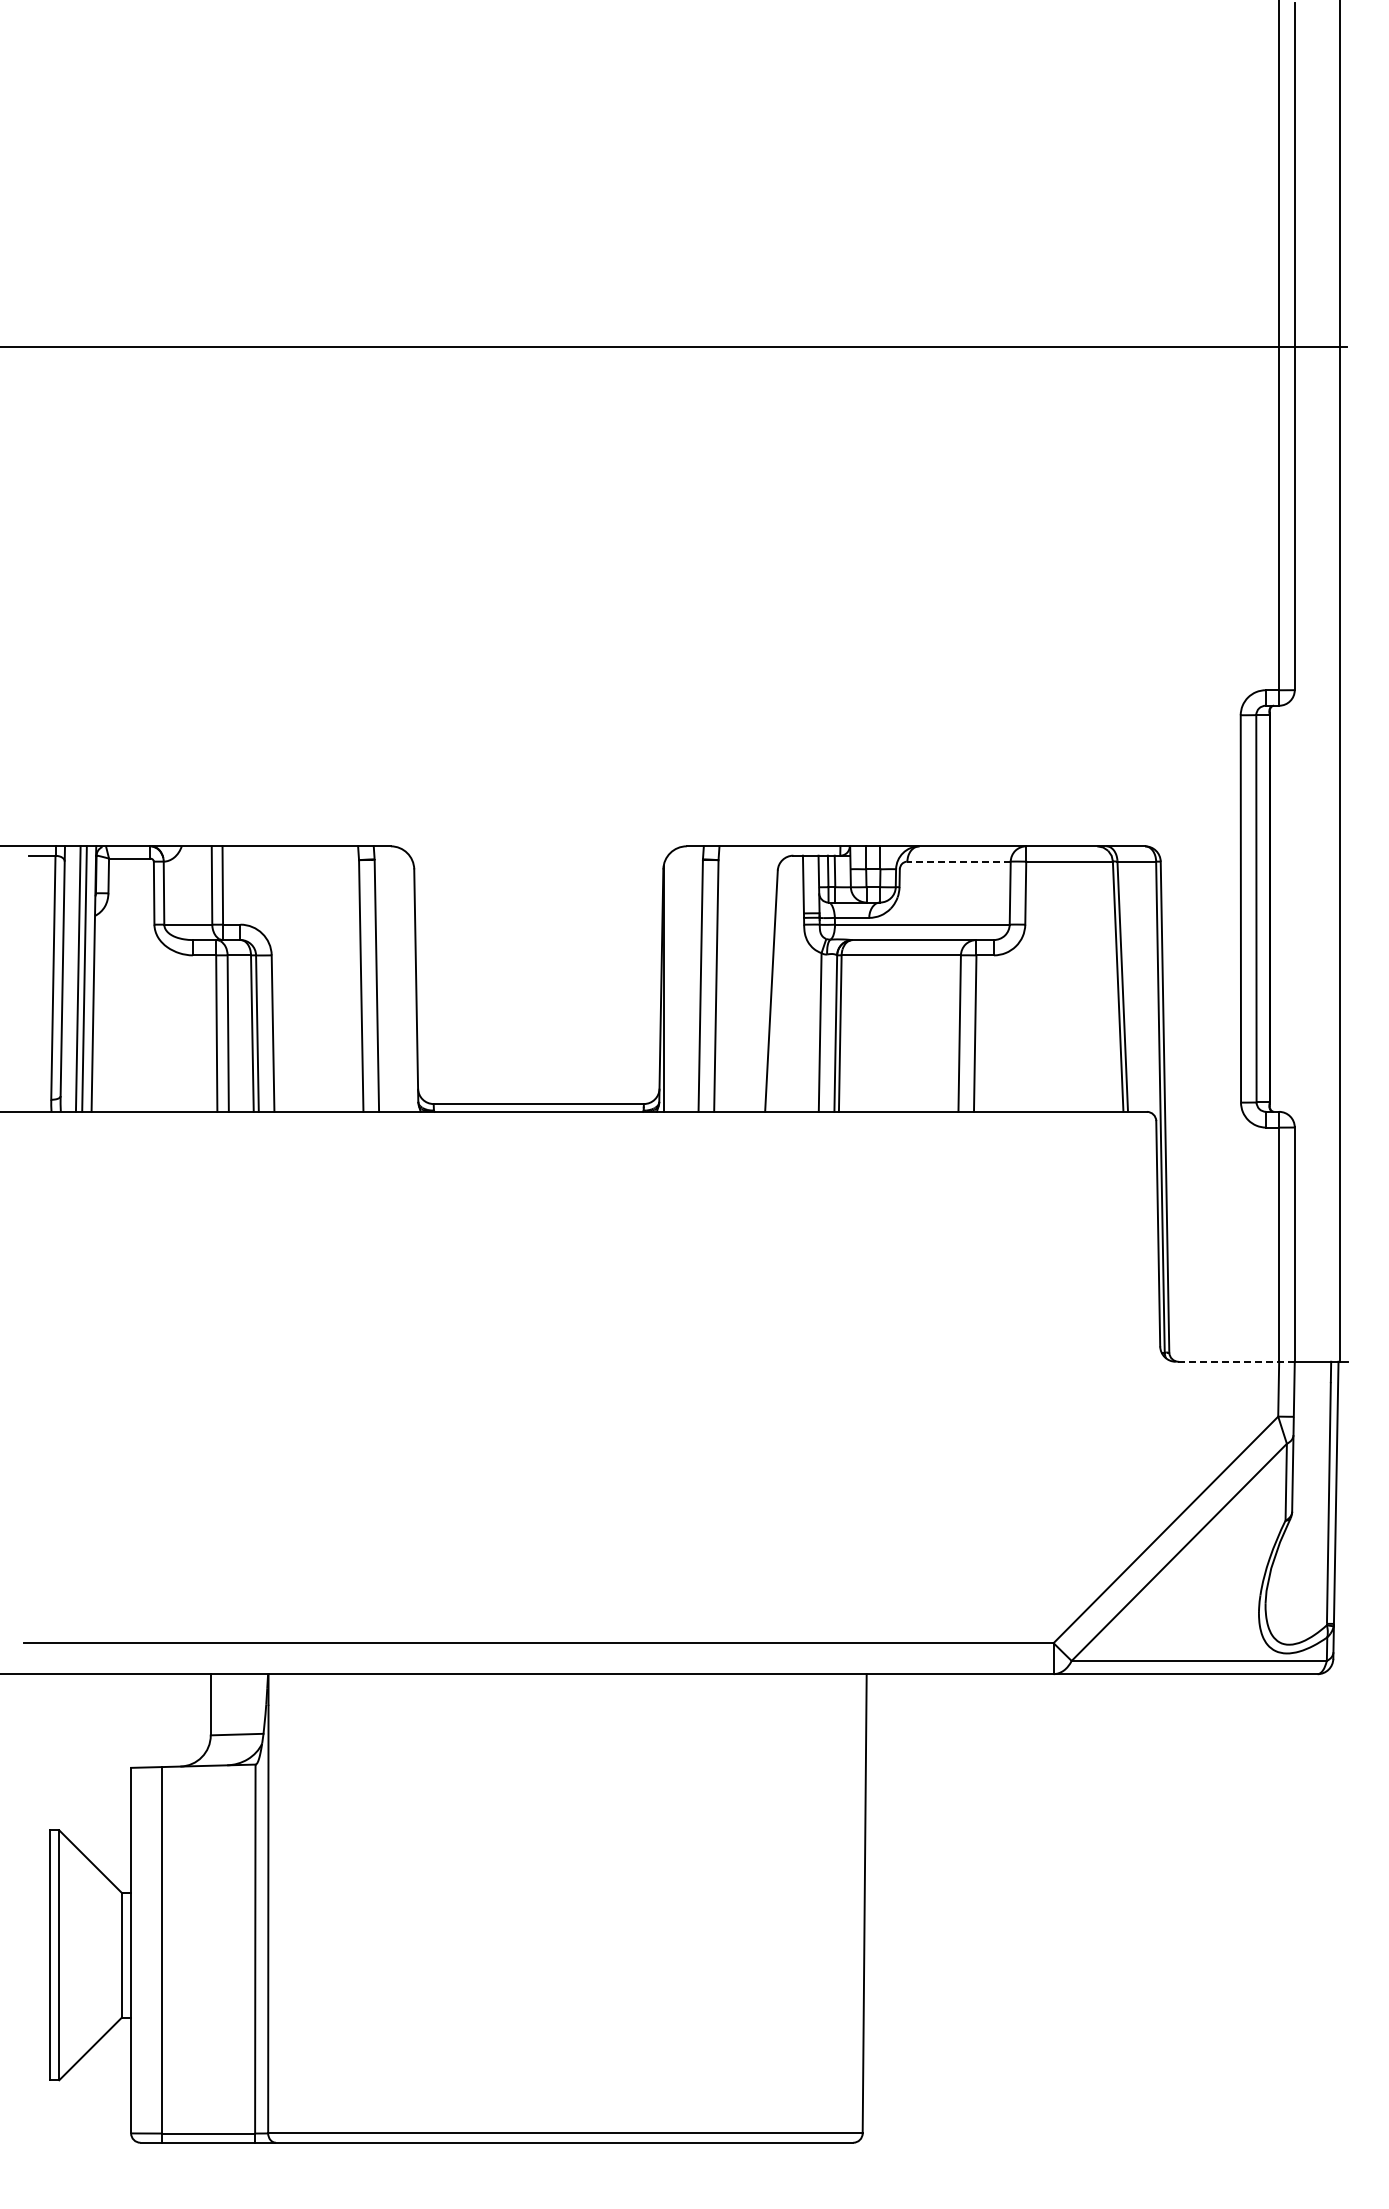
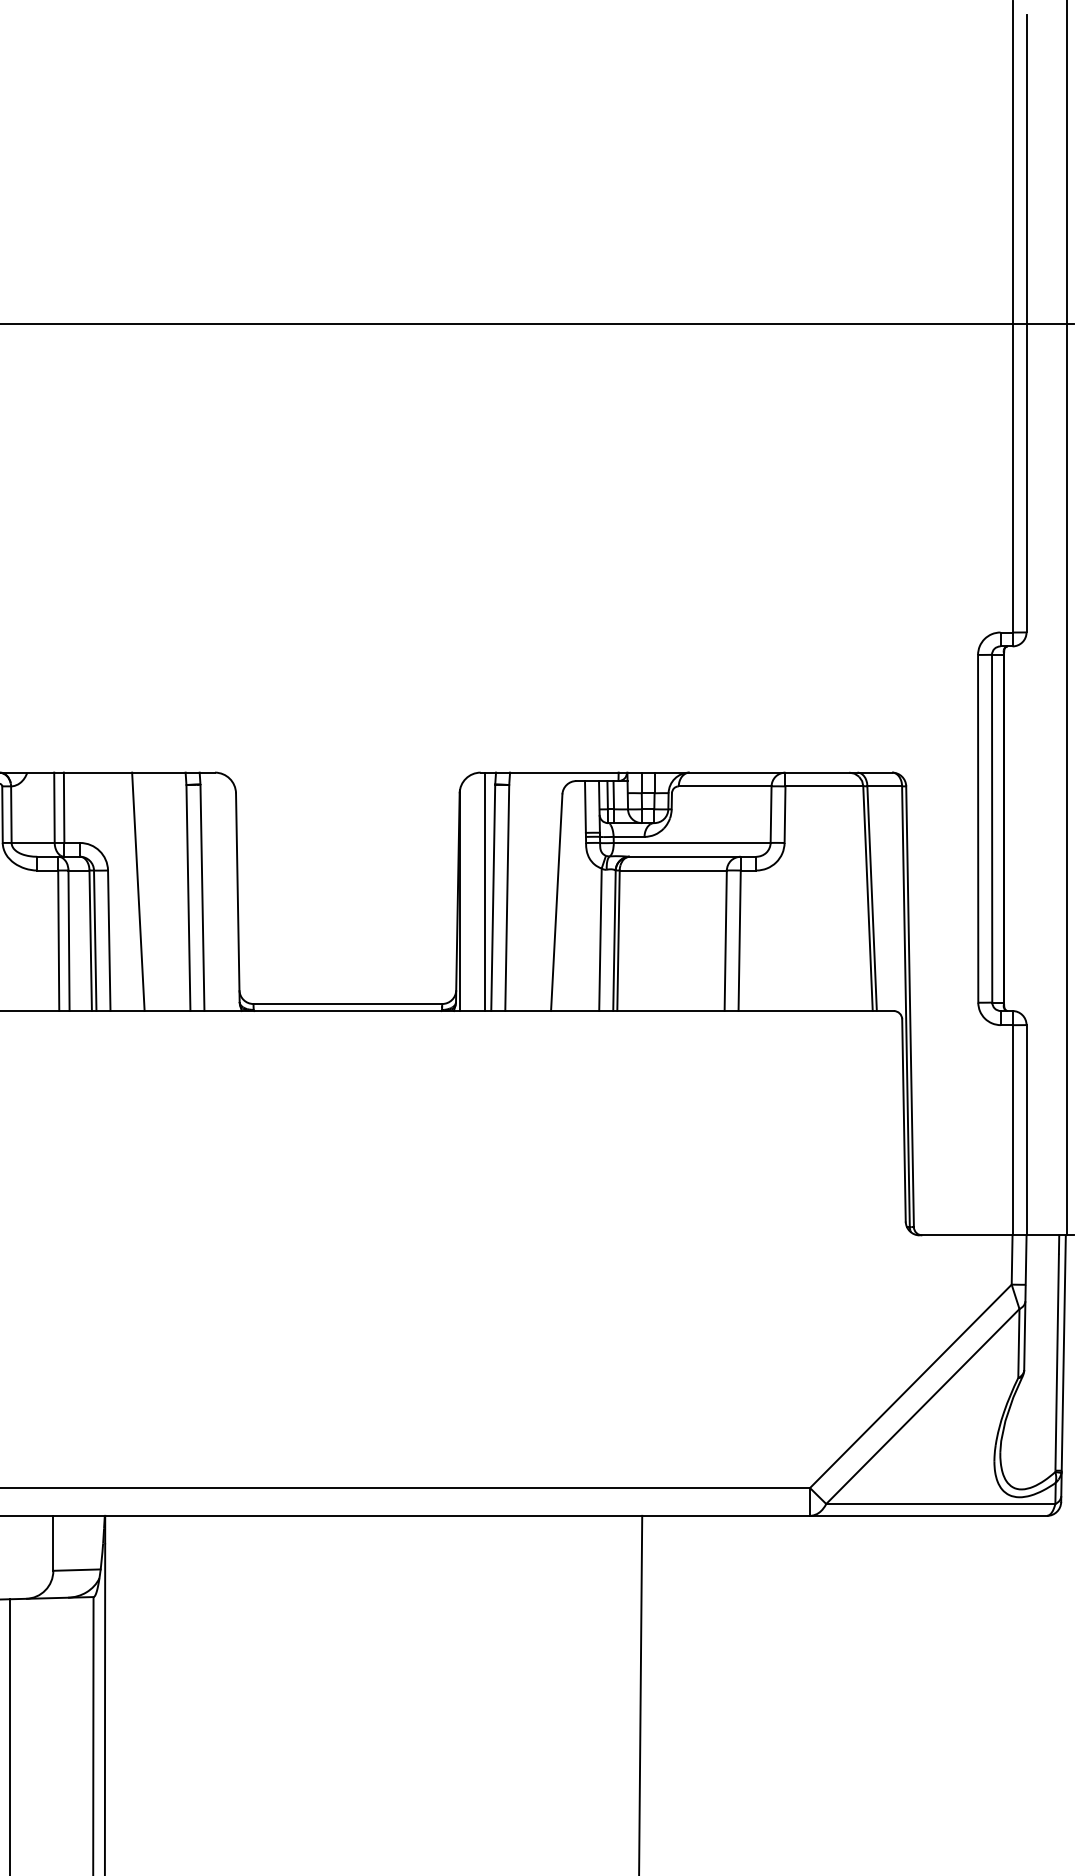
line: (959, 861) -> (725, 786), dashed -> solid
line: (305, 978) -> (138, 891), added
line: (691, 978) -> (484, 891), added
line: (1234, 1361) -> (972, 1235), dashed -> solid

